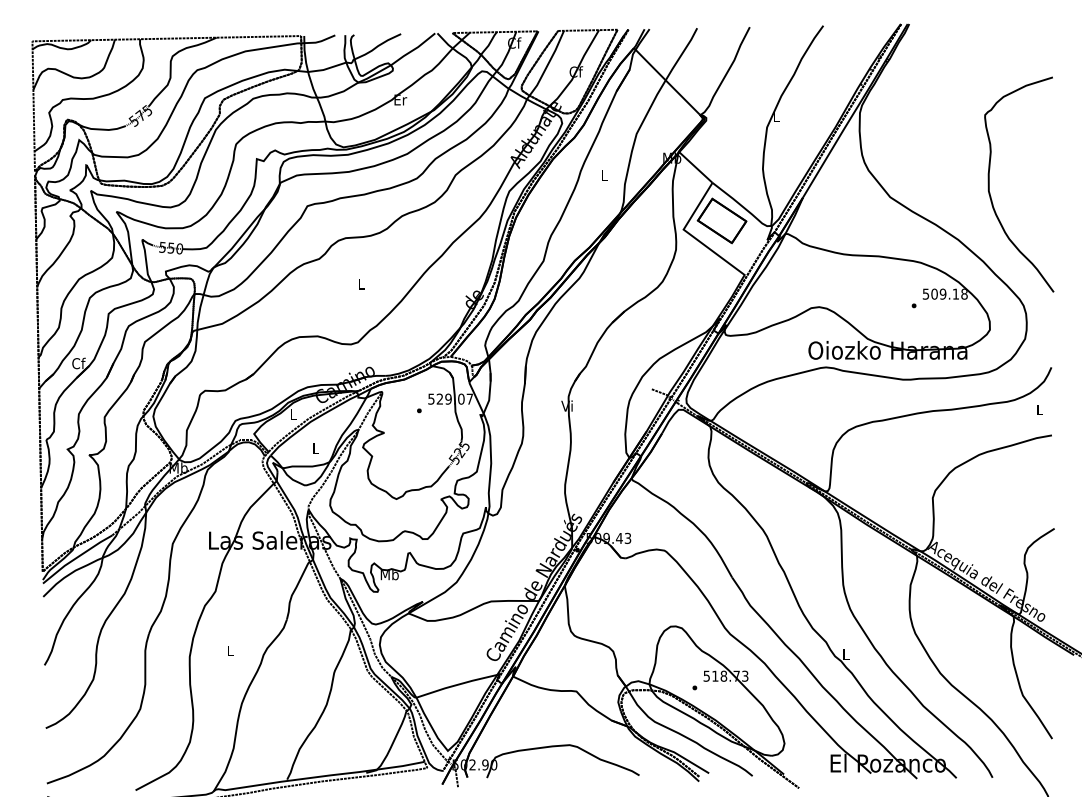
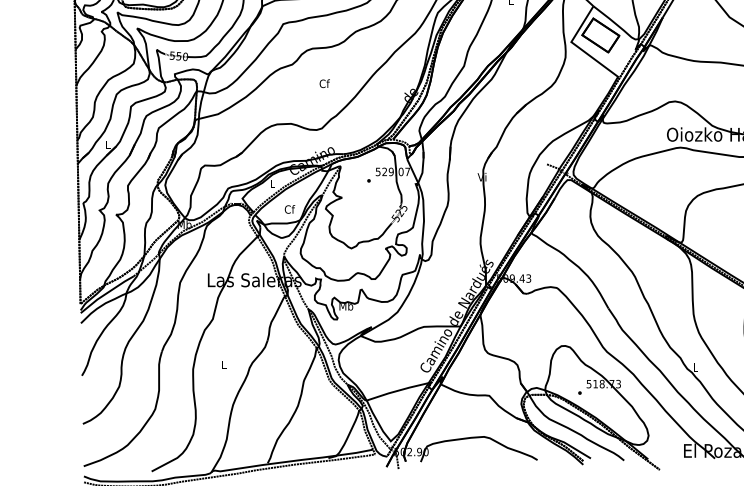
text: (361, 283) -> (324, 83), L -> Cf
text: (78, 363) -> (107, 144), Cf -> L
text: (315, 447) -> (289, 208), L -> Cf

